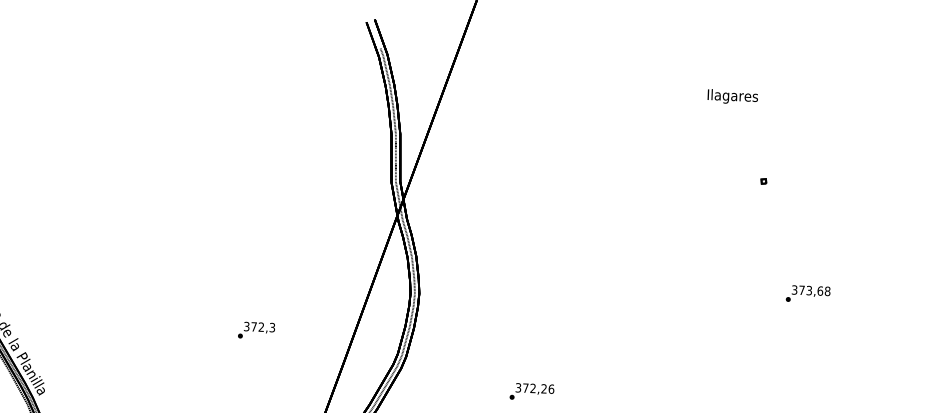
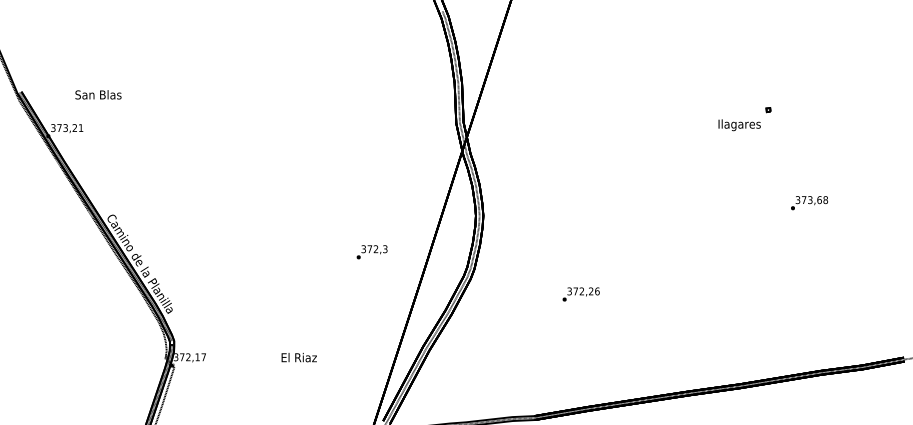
text: (732, 97) -> (739, 125), moved
text: (255, 330) -> (371, 252), moved

